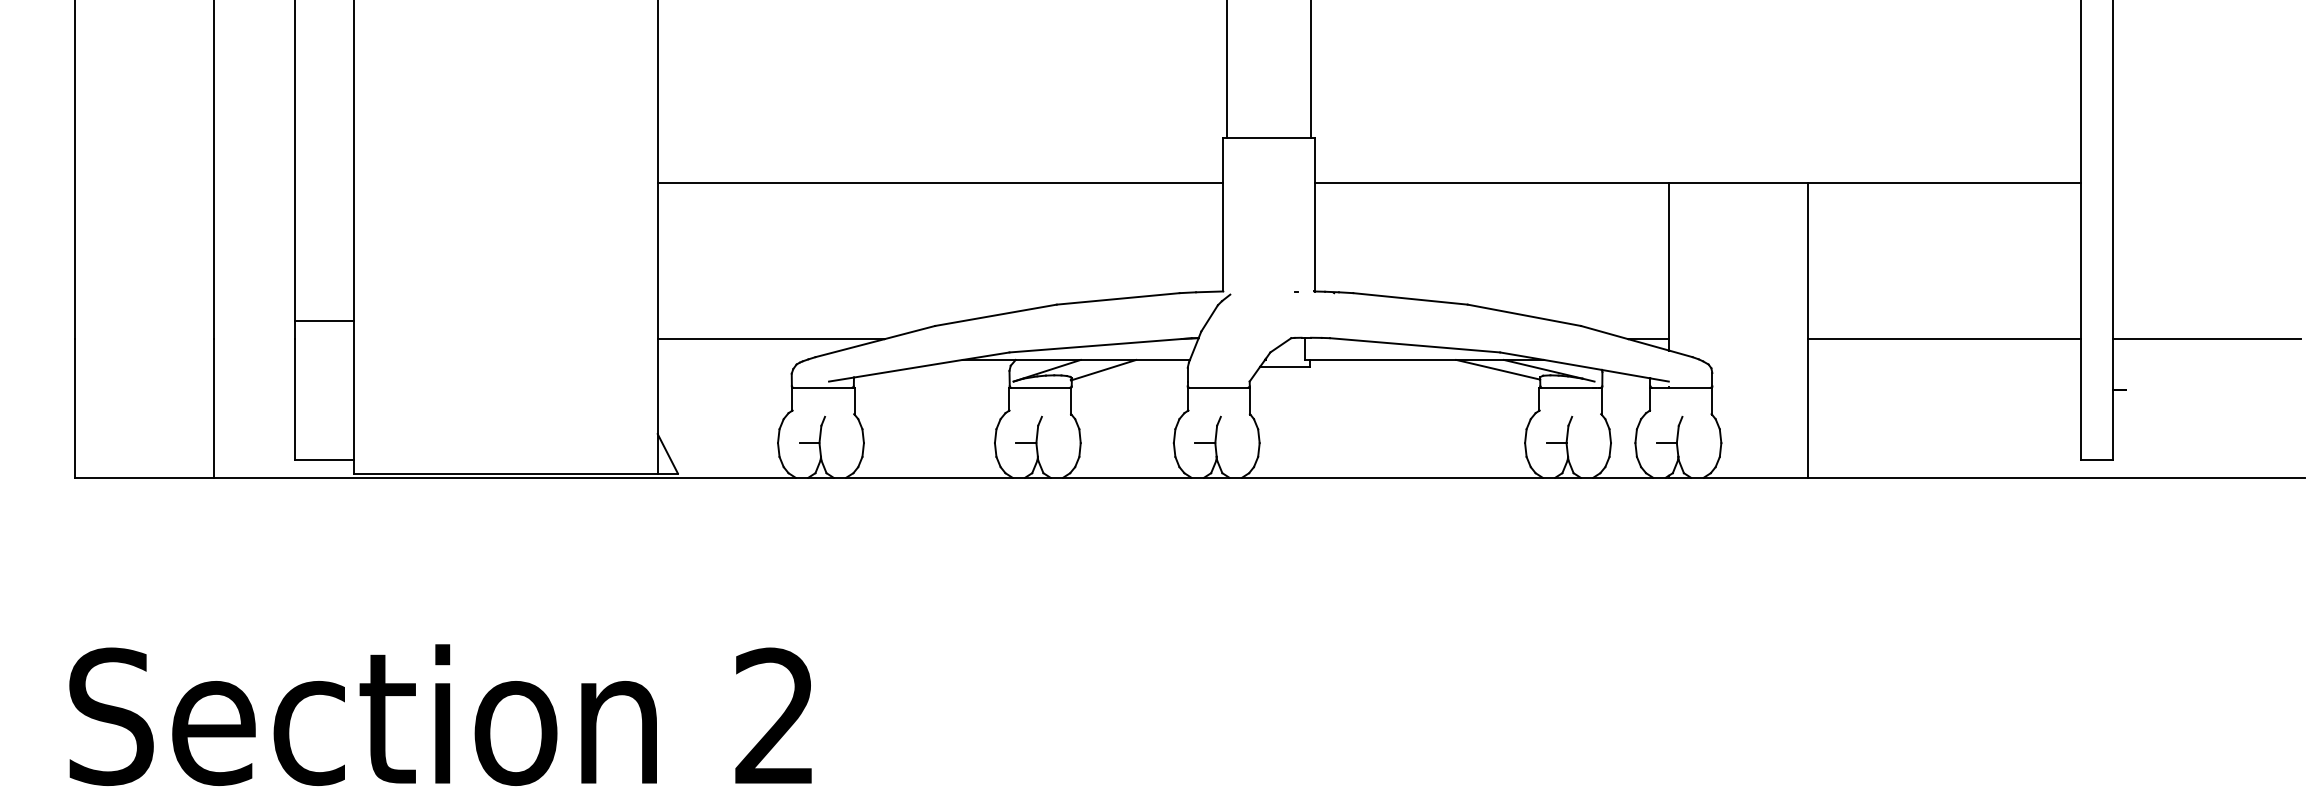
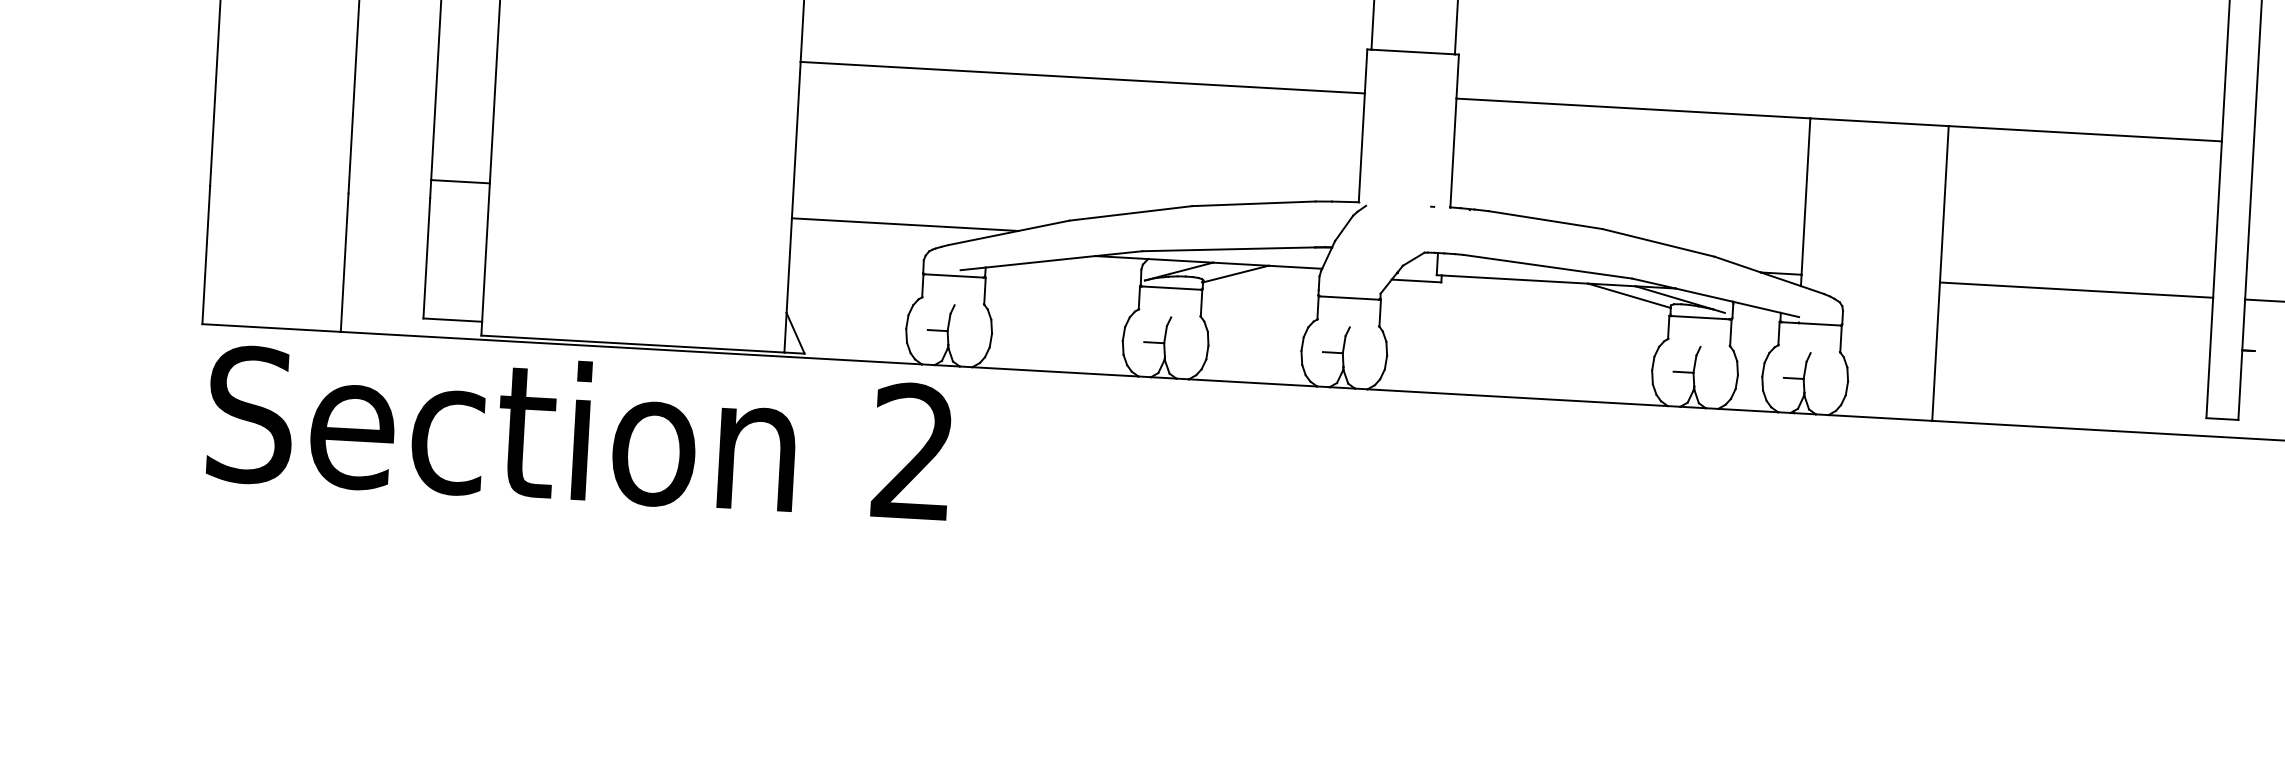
text: (440, 714) -> (579, 431), moved

